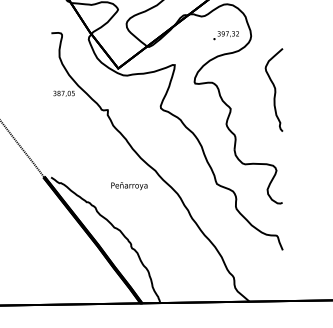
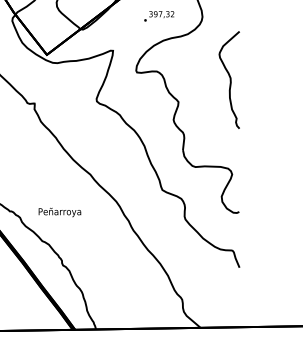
text: (225, 35) -> (158, 16), moved
text: (129, 186) -> (60, 212), moved

